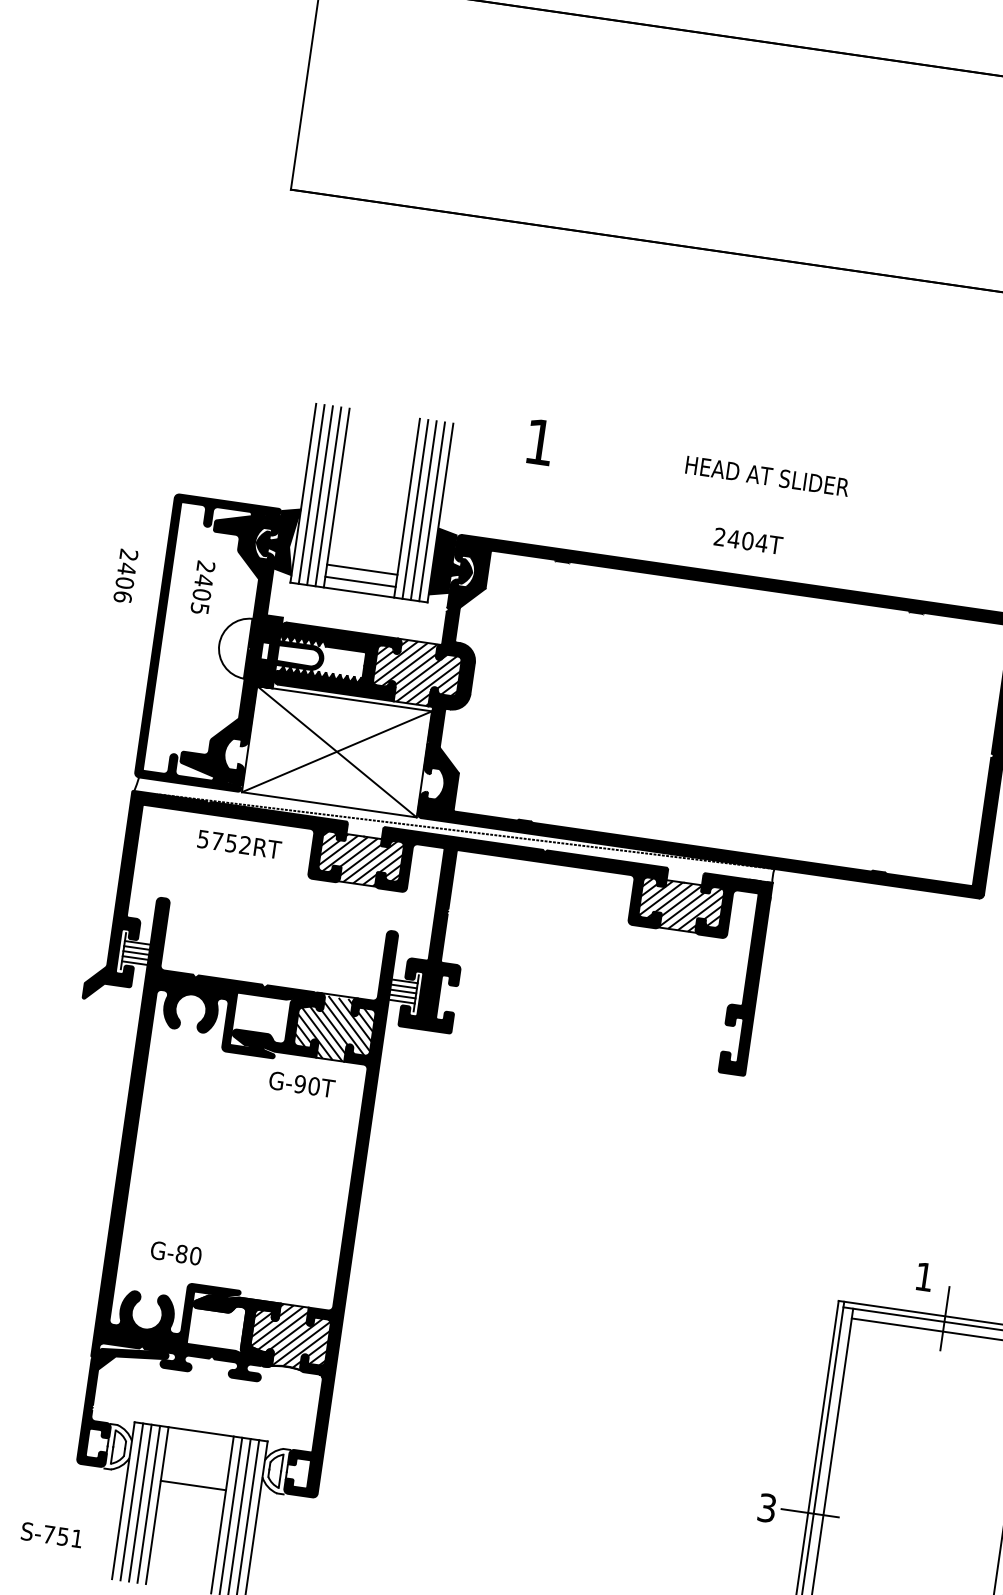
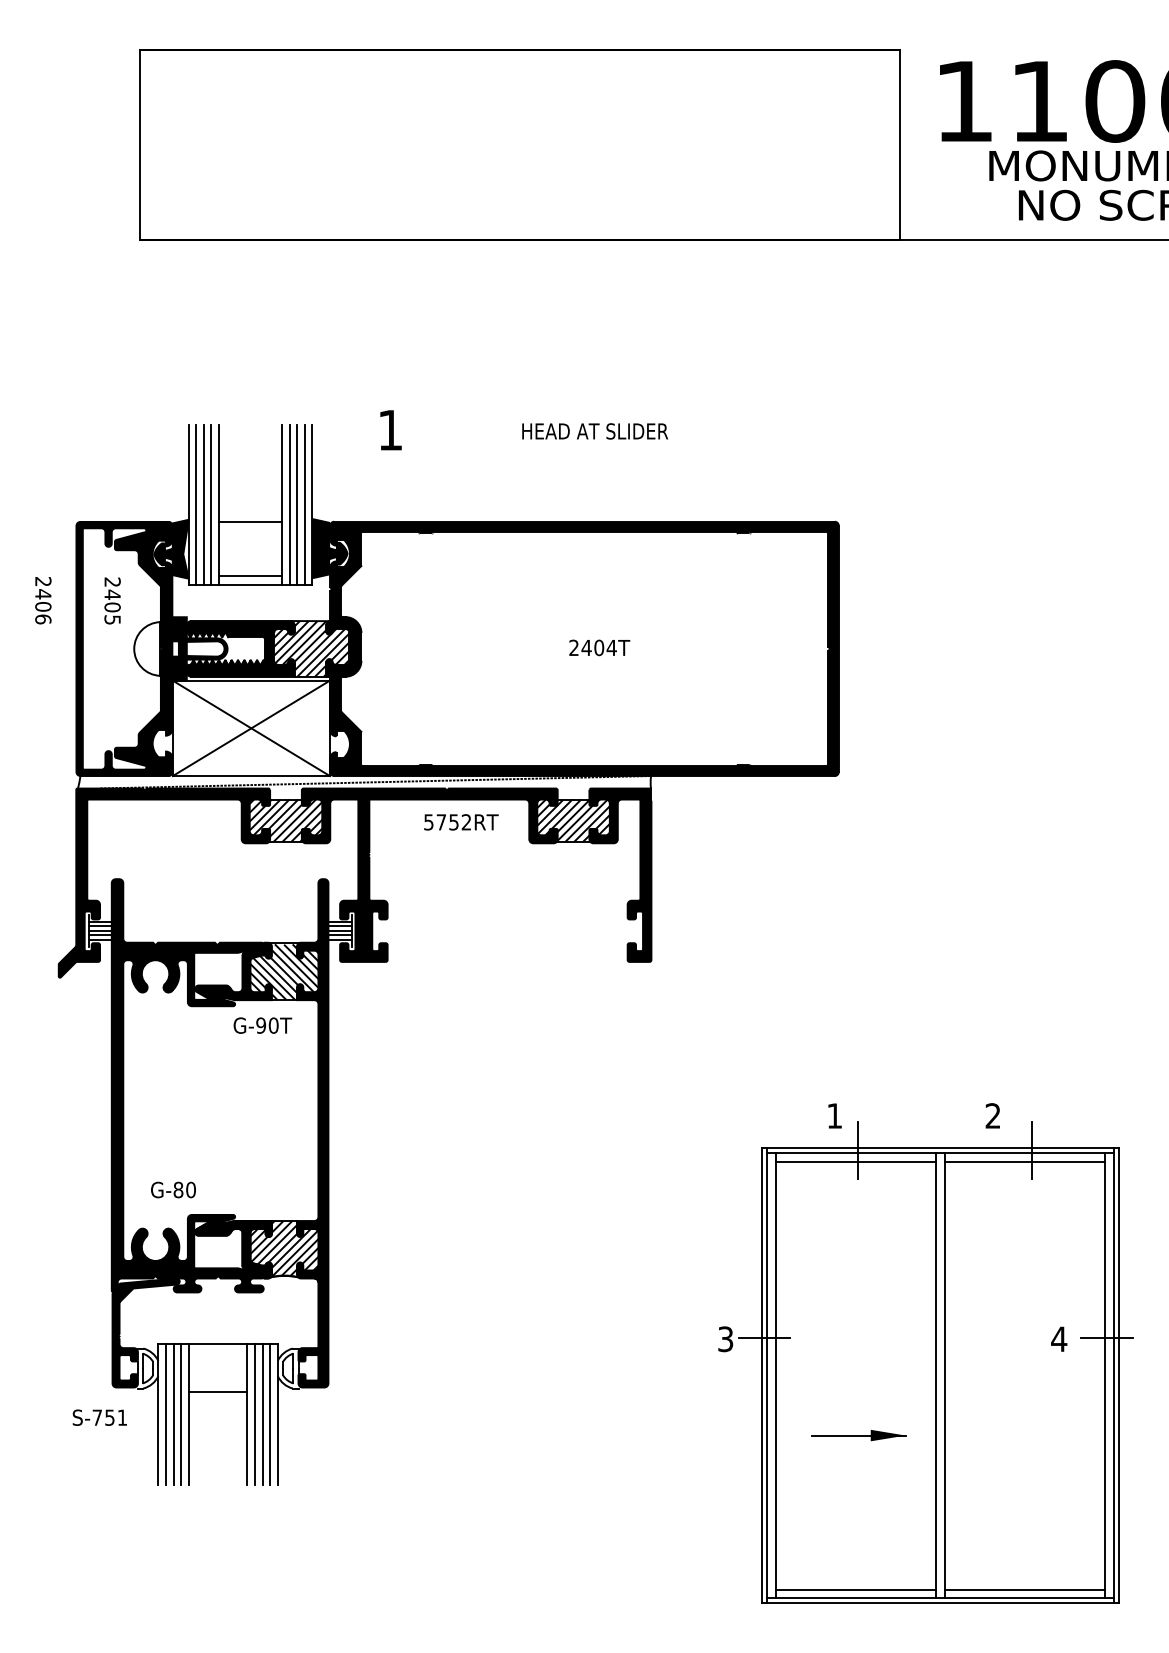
text: (748, 540) -> (599, 647), moved
line: (362, 569) -> (250, 521), moved
text: (239, 844) -> (461, 822), moved
text: (51, 1534) -> (99, 1417), moved

